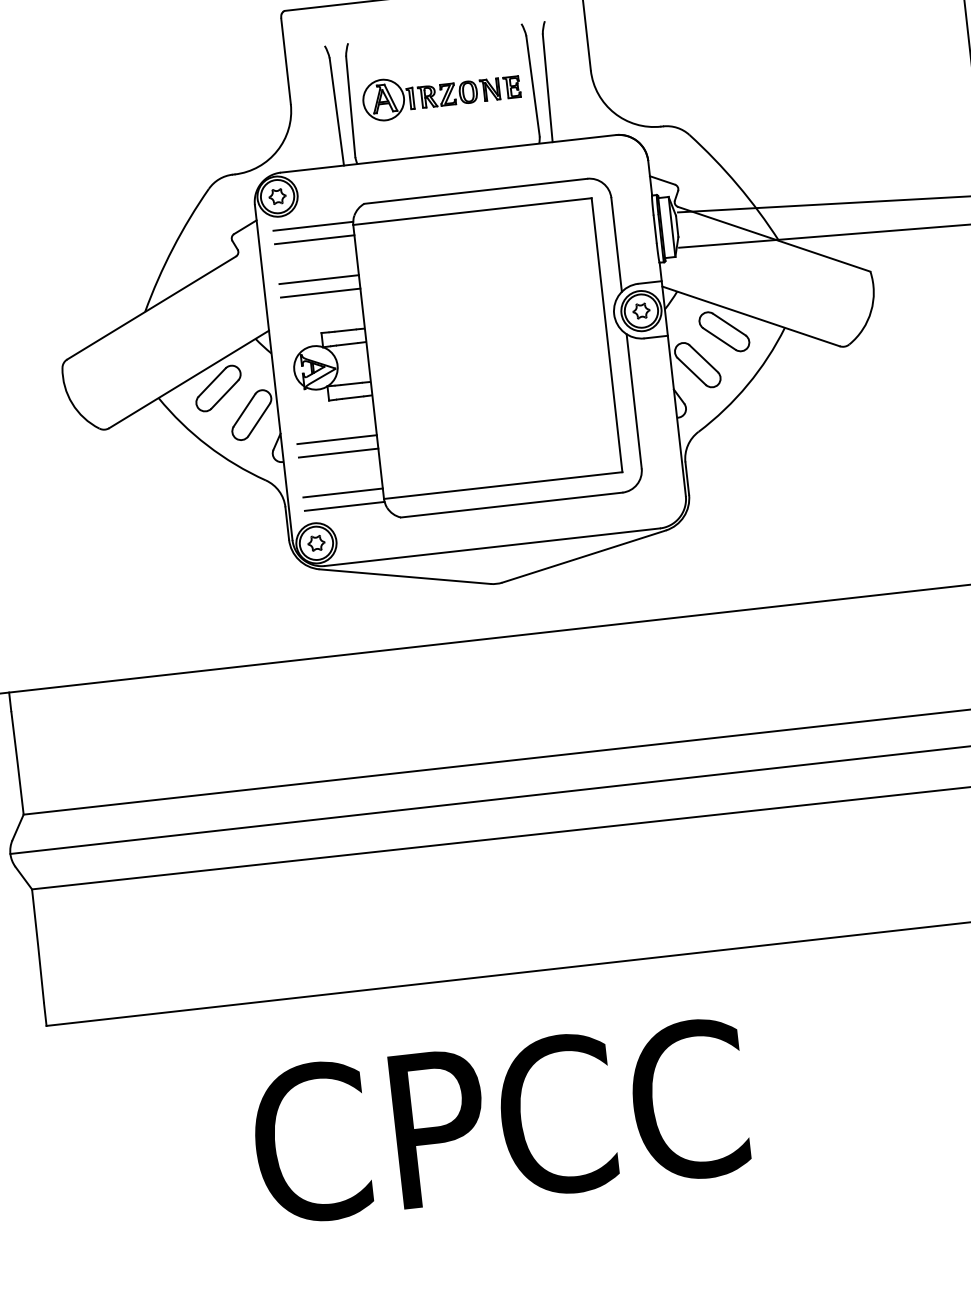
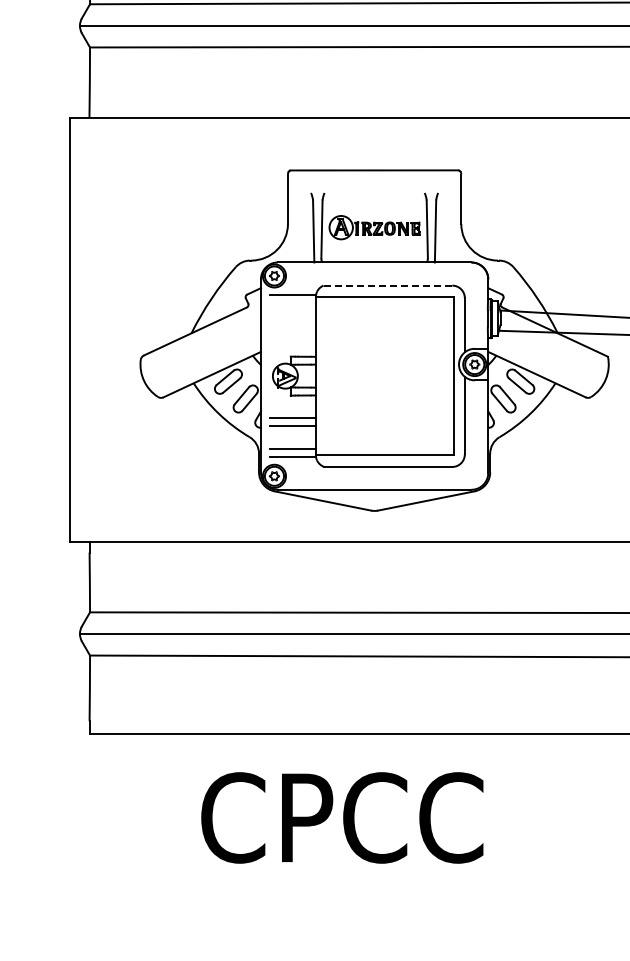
line: (476, 190) -> (388, 285), solid -> dashed
line: (313, 239) -> (292, 302), removed
line: (318, 280) -> (292, 326), removed
line: (319, 292) -> (292, 333), removed

